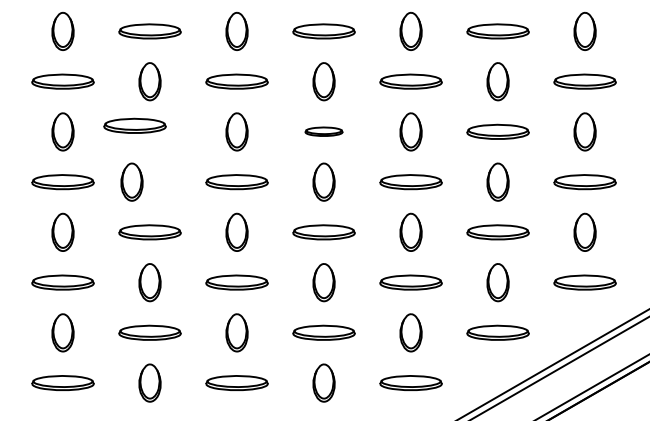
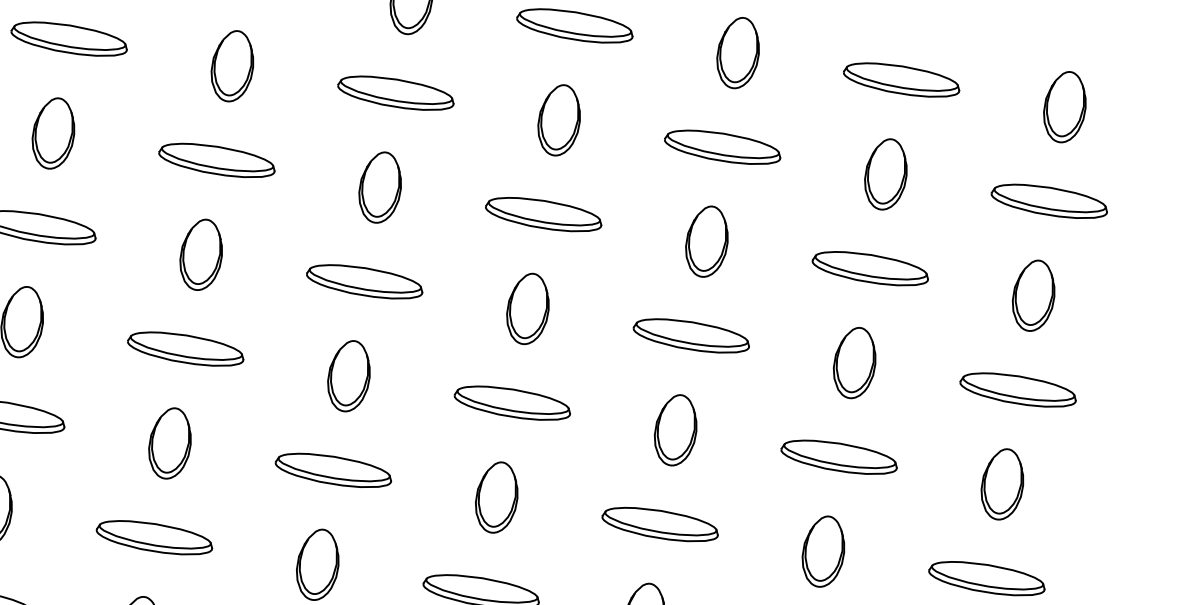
part: (134, 125) -> (216, 159), moved
part: (323, 131) -> (542, 213), size x1.67
part: (131, 181) -> (200, 253), moved

